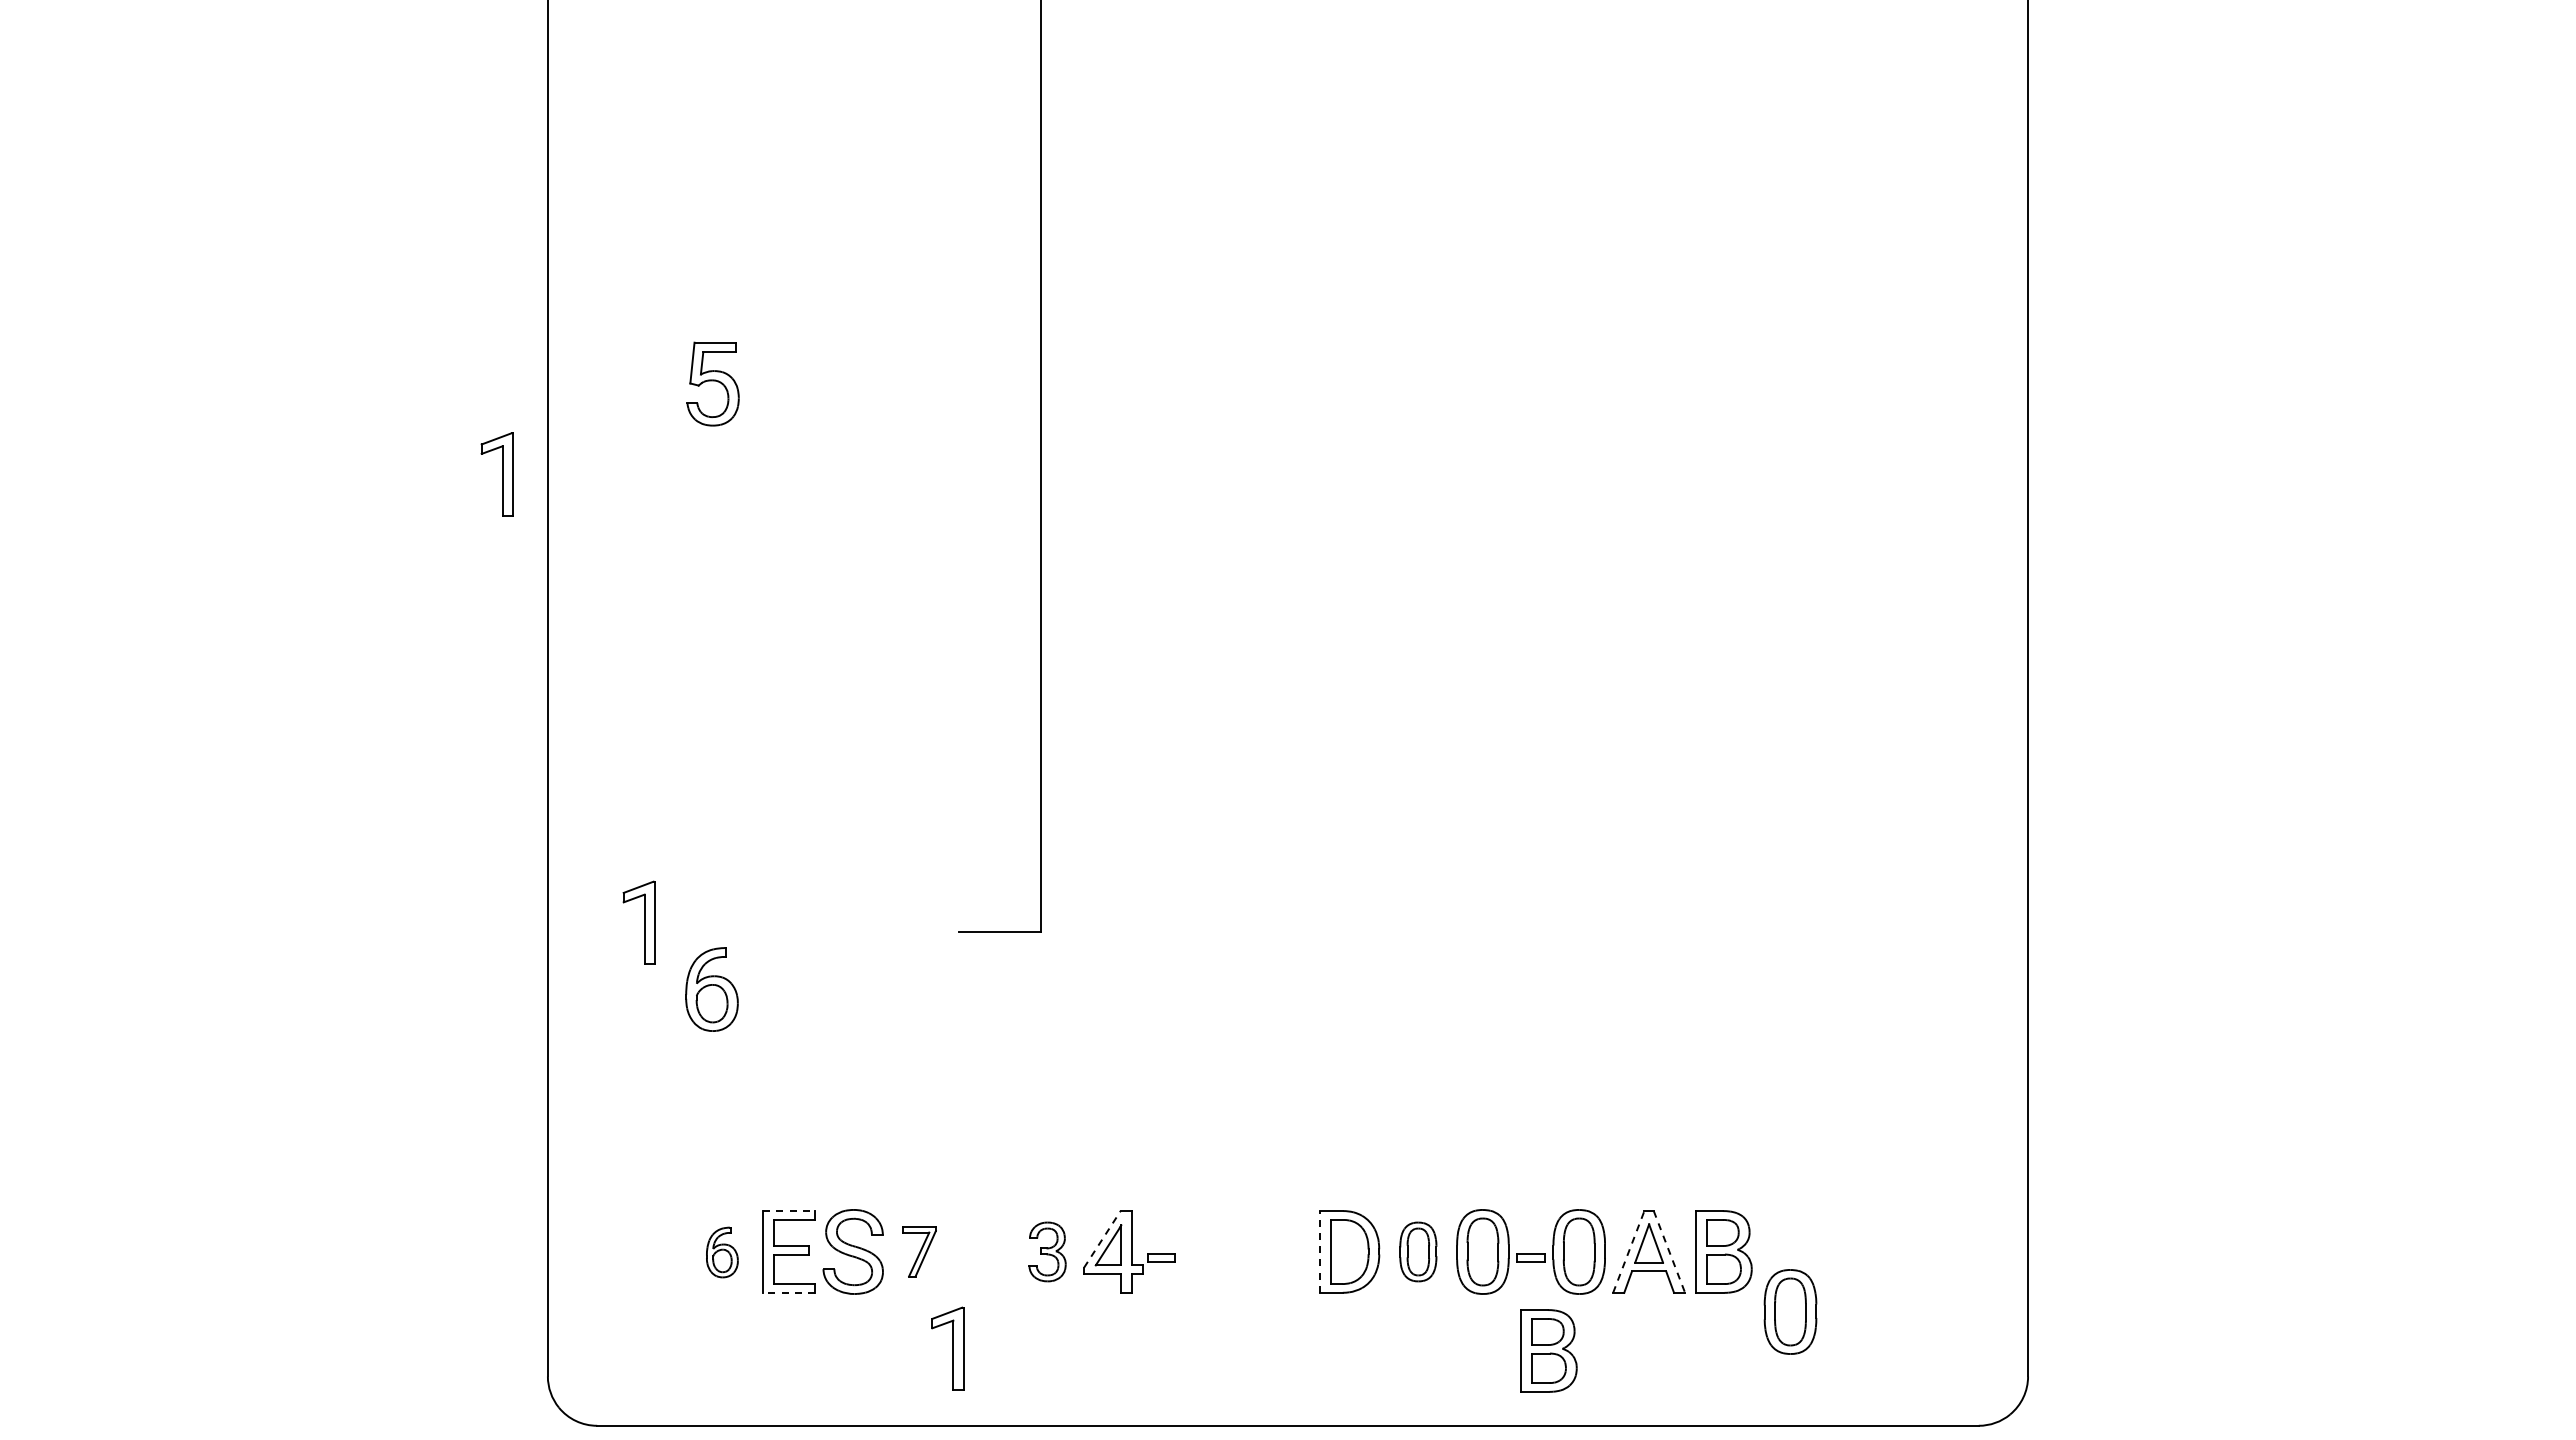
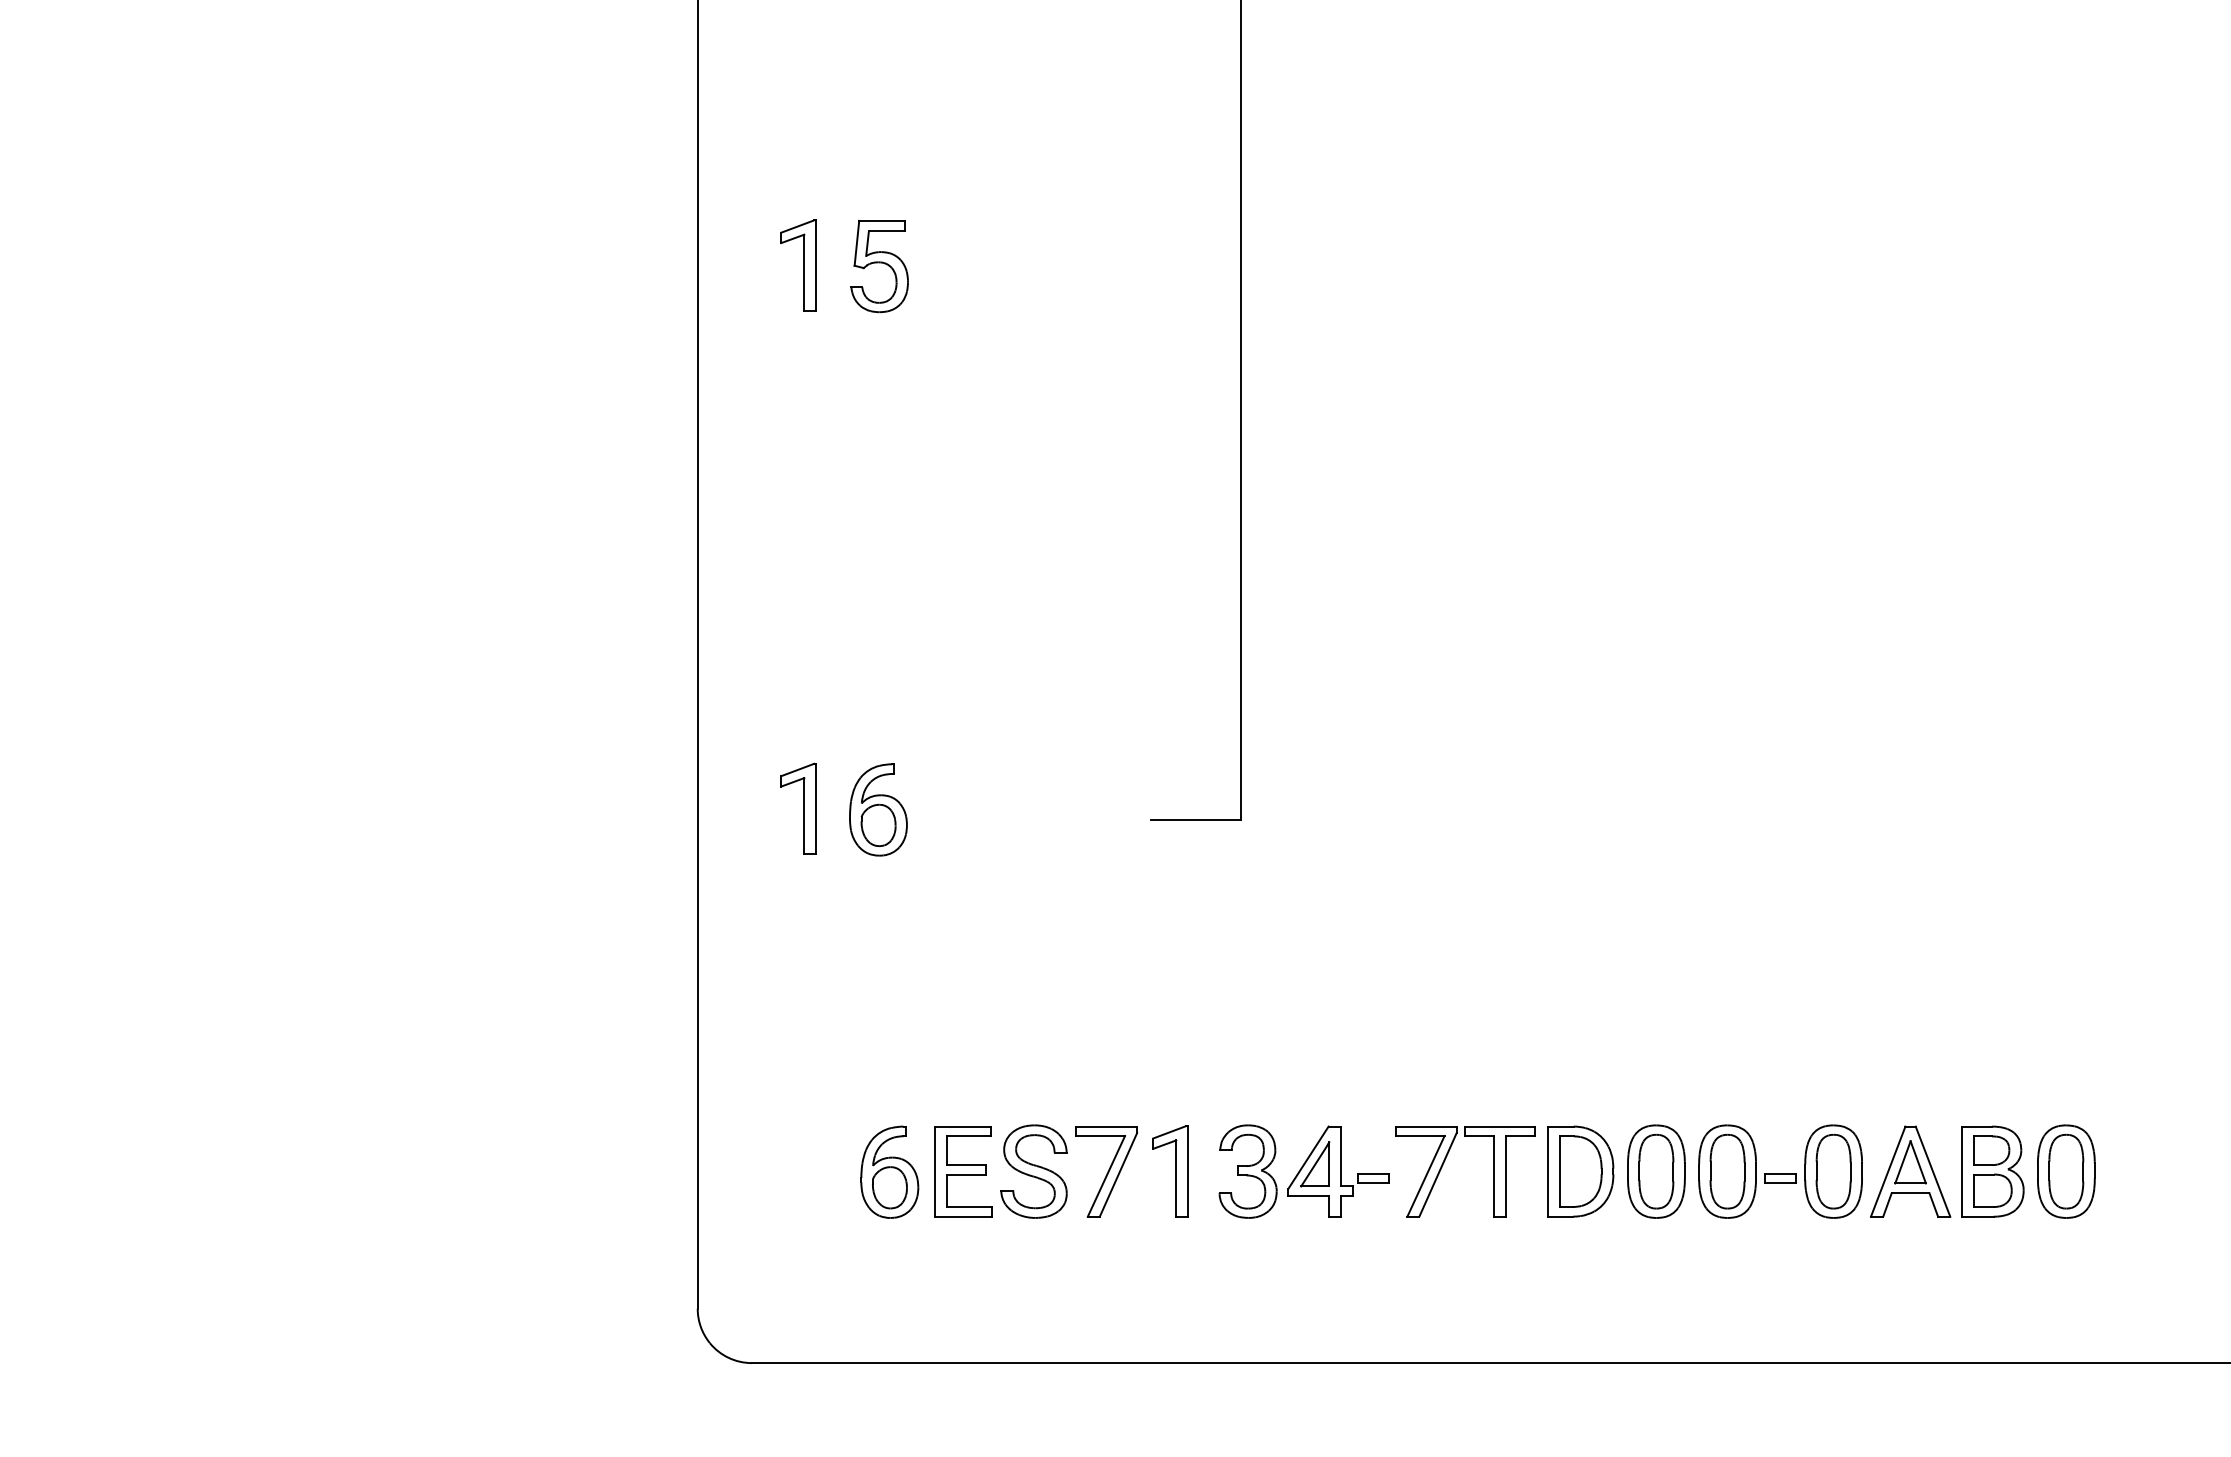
part: (712, 383) -> (879, 265), moved
part: (496, 474) -> (797, 265), moved
part: (711, 989) -> (877, 809), moved
line: (788, 1211) -> (962, 1127), dashed -> solid
line: (1102, 1239) -> (1308, 1157), dashed -> solid
part: (1226, 1243) -> (1445, 1162), added
part: (919, 1251) -> (1107, 1171), size x1.67
part: (1047, 1251) -> (1247, 1171), size x1.43
line: (1320, 1251) -> (1548, 1171), dashed -> solid
part: (1418, 1251) -> (1656, 1171), size x1.43
line: (1628, 1251) -> (1887, 1171), dashed -> solid
line: (1669, 1251) -> (1933, 1171), dashed -> solid
part: (722, 1252) -> (890, 1172), size x1.67
line: (789, 1292) -> (963, 1216), dashed -> solid
part: (1790, 1311) -> (2066, 1171), moved
part: (947, 1348) -> (1169, 1171), moved
part: (1548, 1350) -> (1799, 1280), removed

